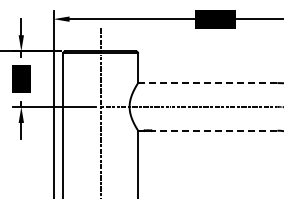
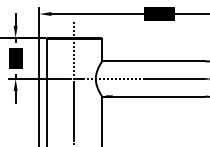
line: (207, 83) -> (153, 61), dashed -> solid
line: (207, 130) -> (153, 96), dashed -> solid

